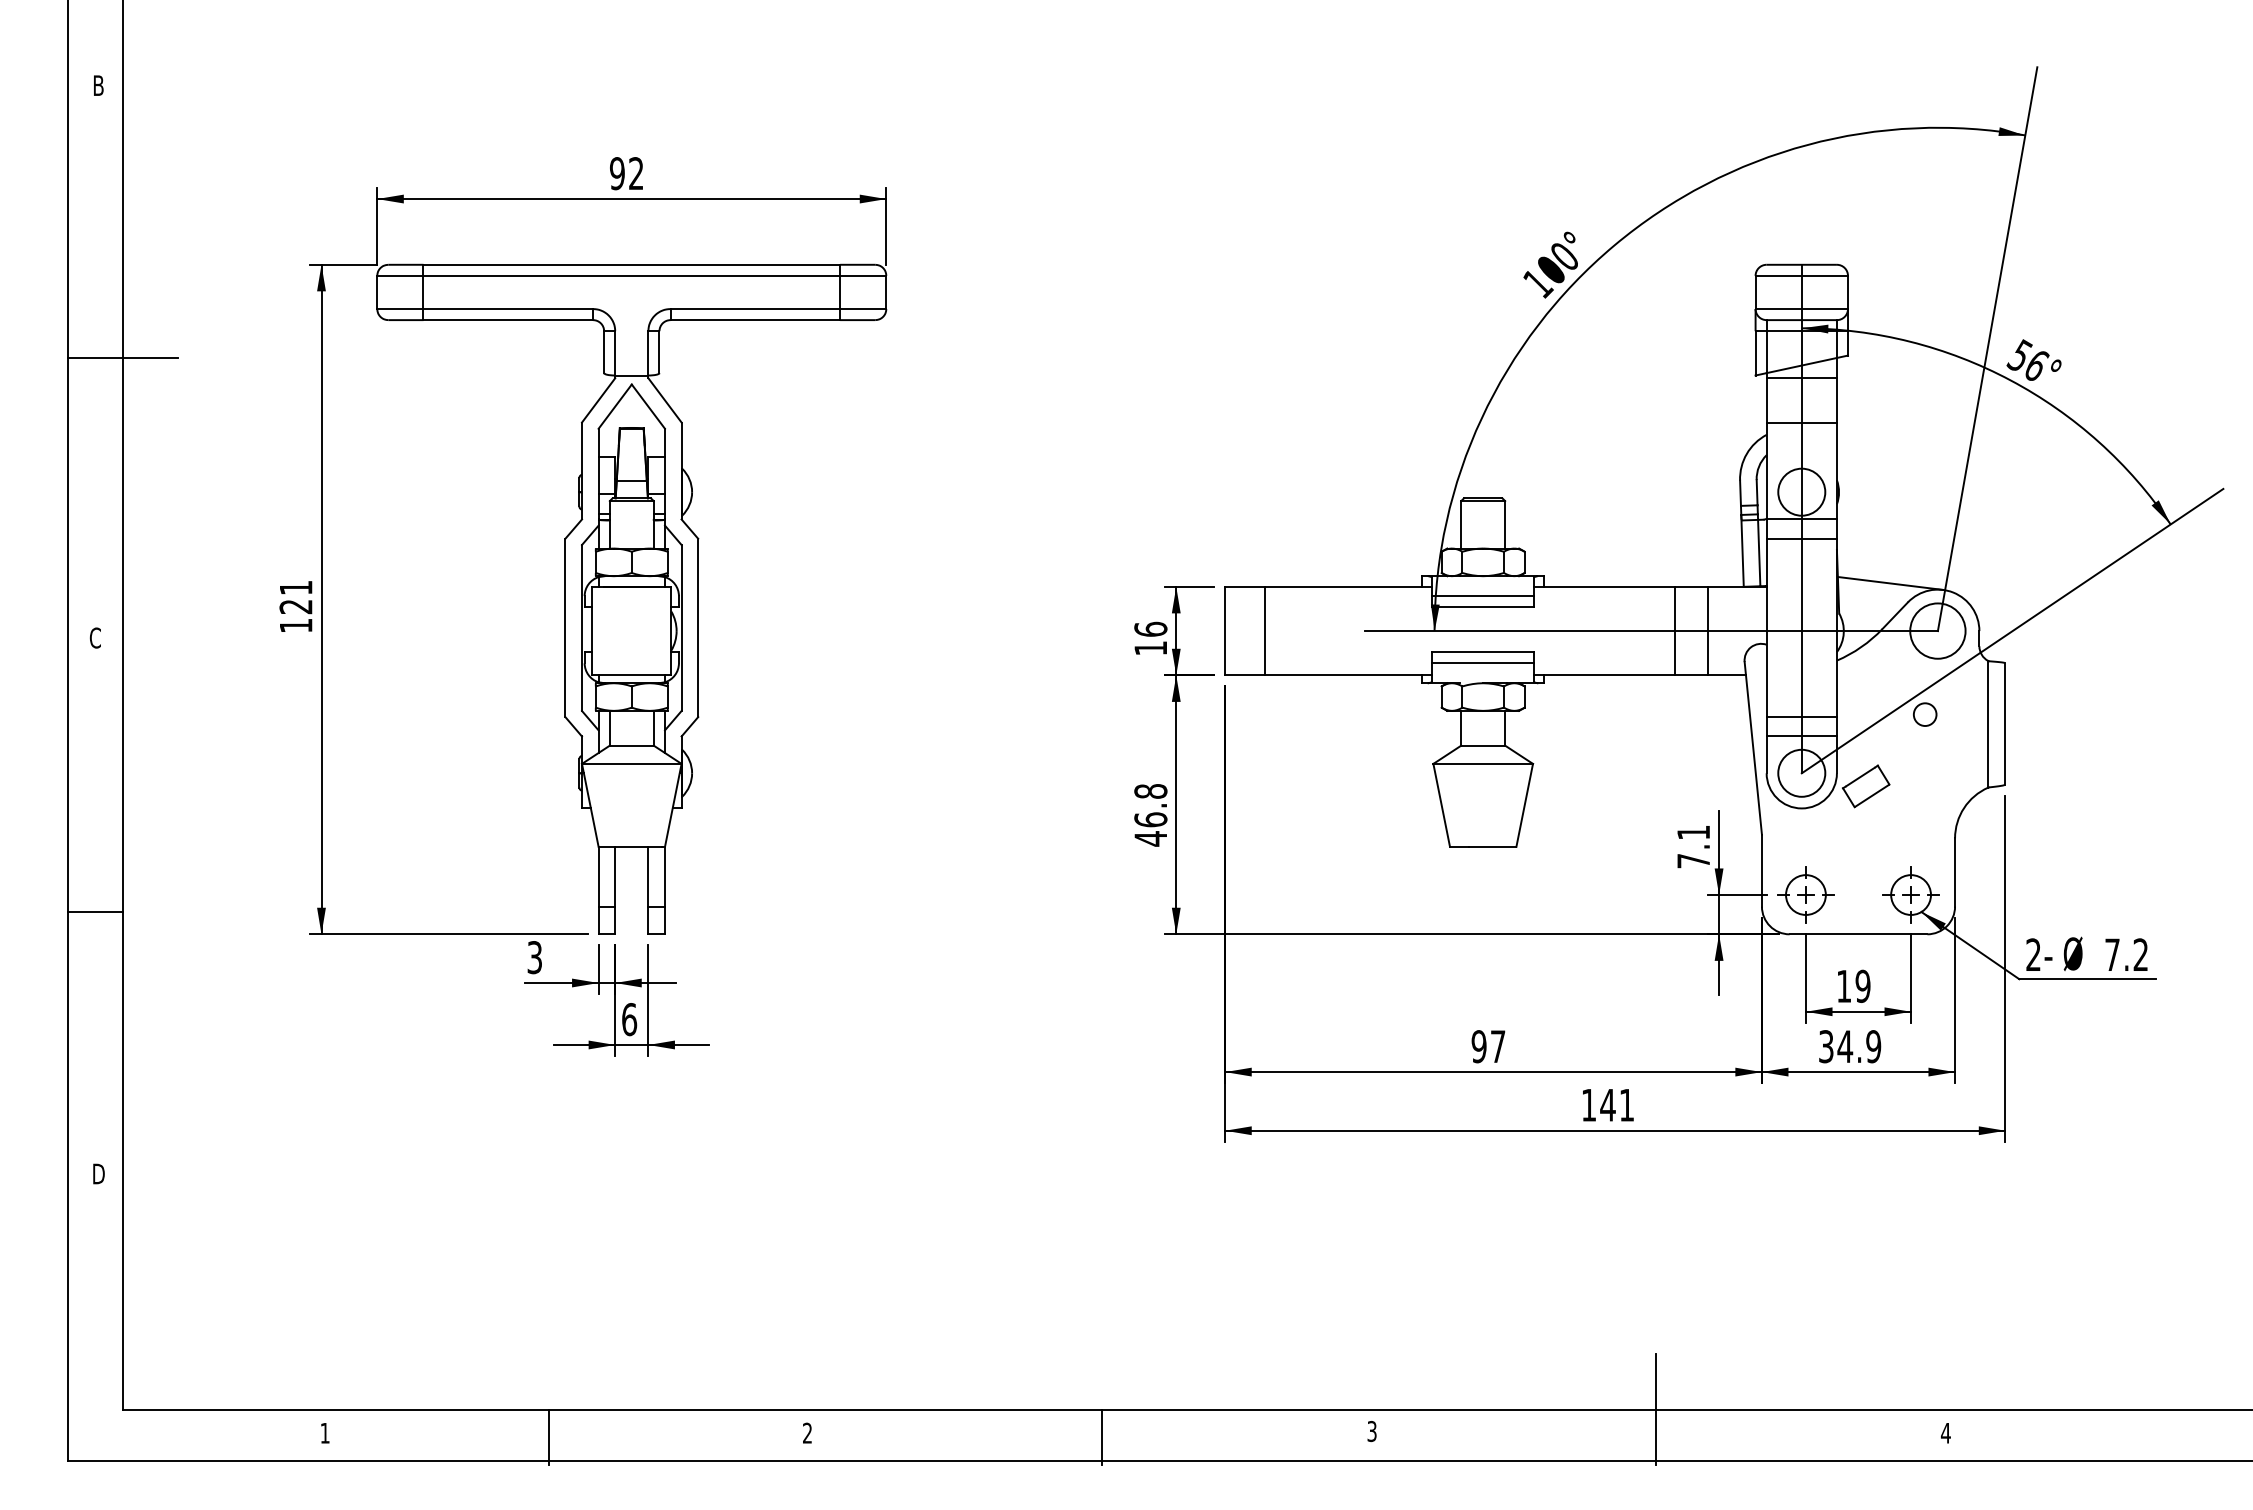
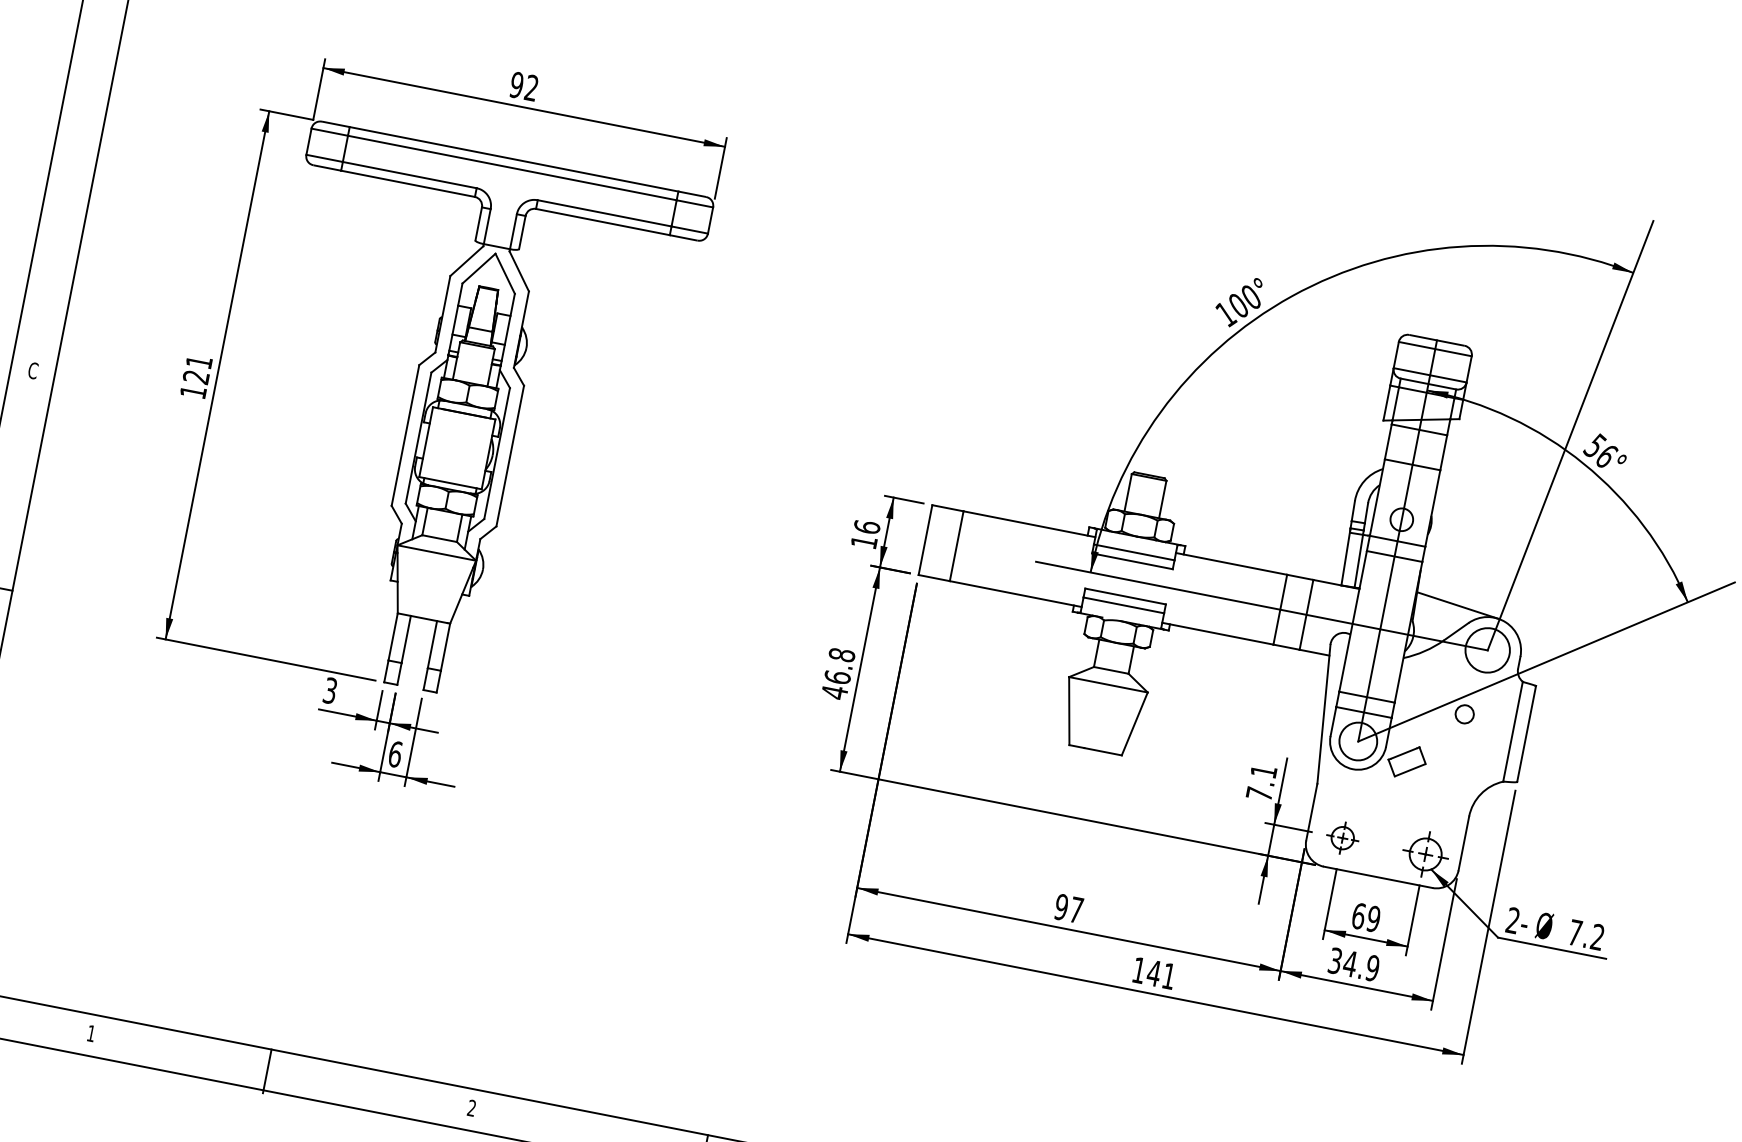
line: (122, 358) -> (97, 154), removed
circle: (1801, 491) -> (1401, 519), size x0.6
part: (1805, 894) -> (1342, 837), size x0.7
text: (1843, 985) -> (1358, 915), 19 -> 69

